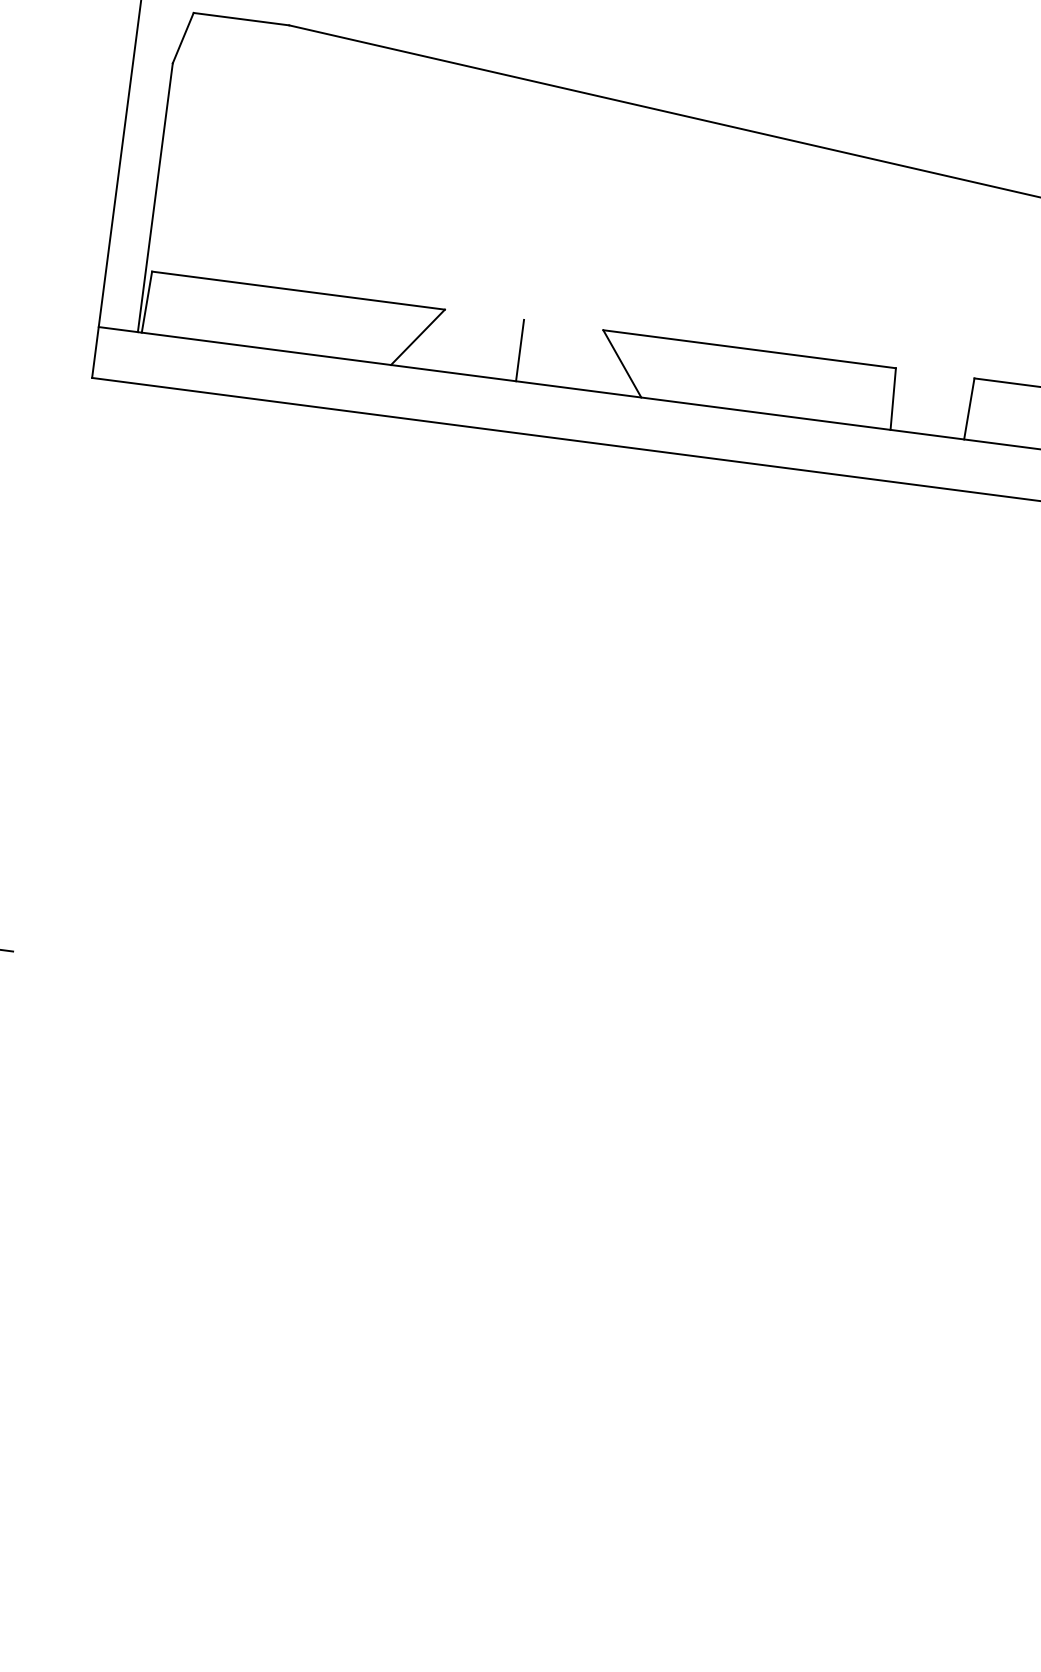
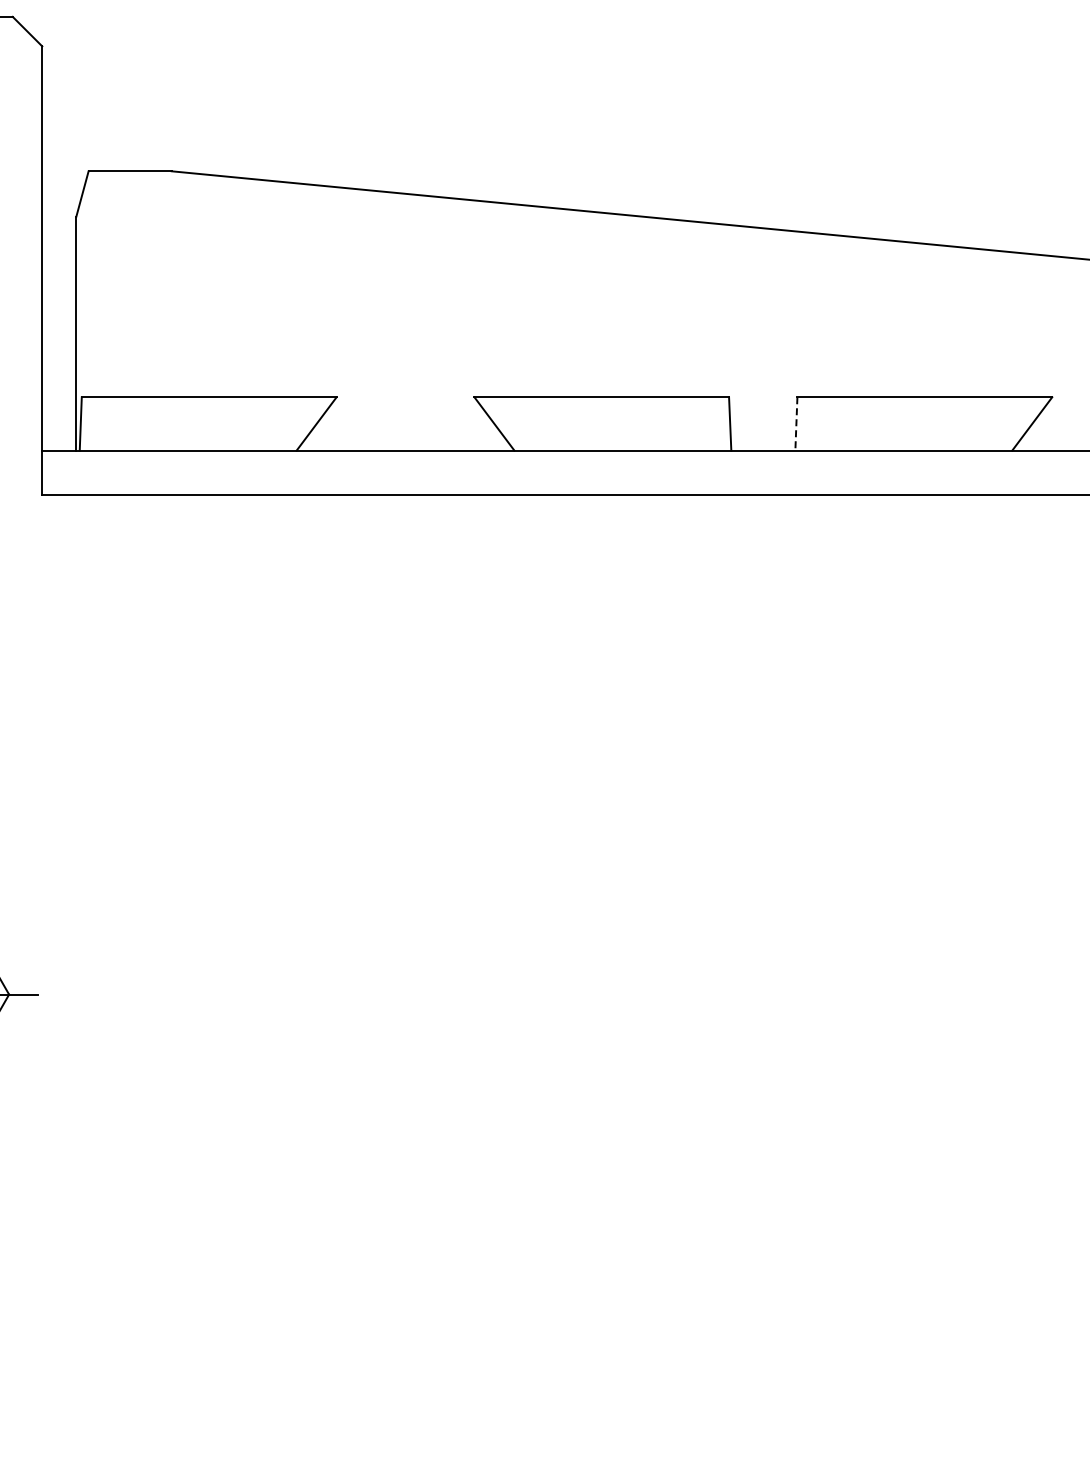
line: (520, 350) -> (405, 423), removed
line: (969, 408) -> (796, 423), solid -> dashed

